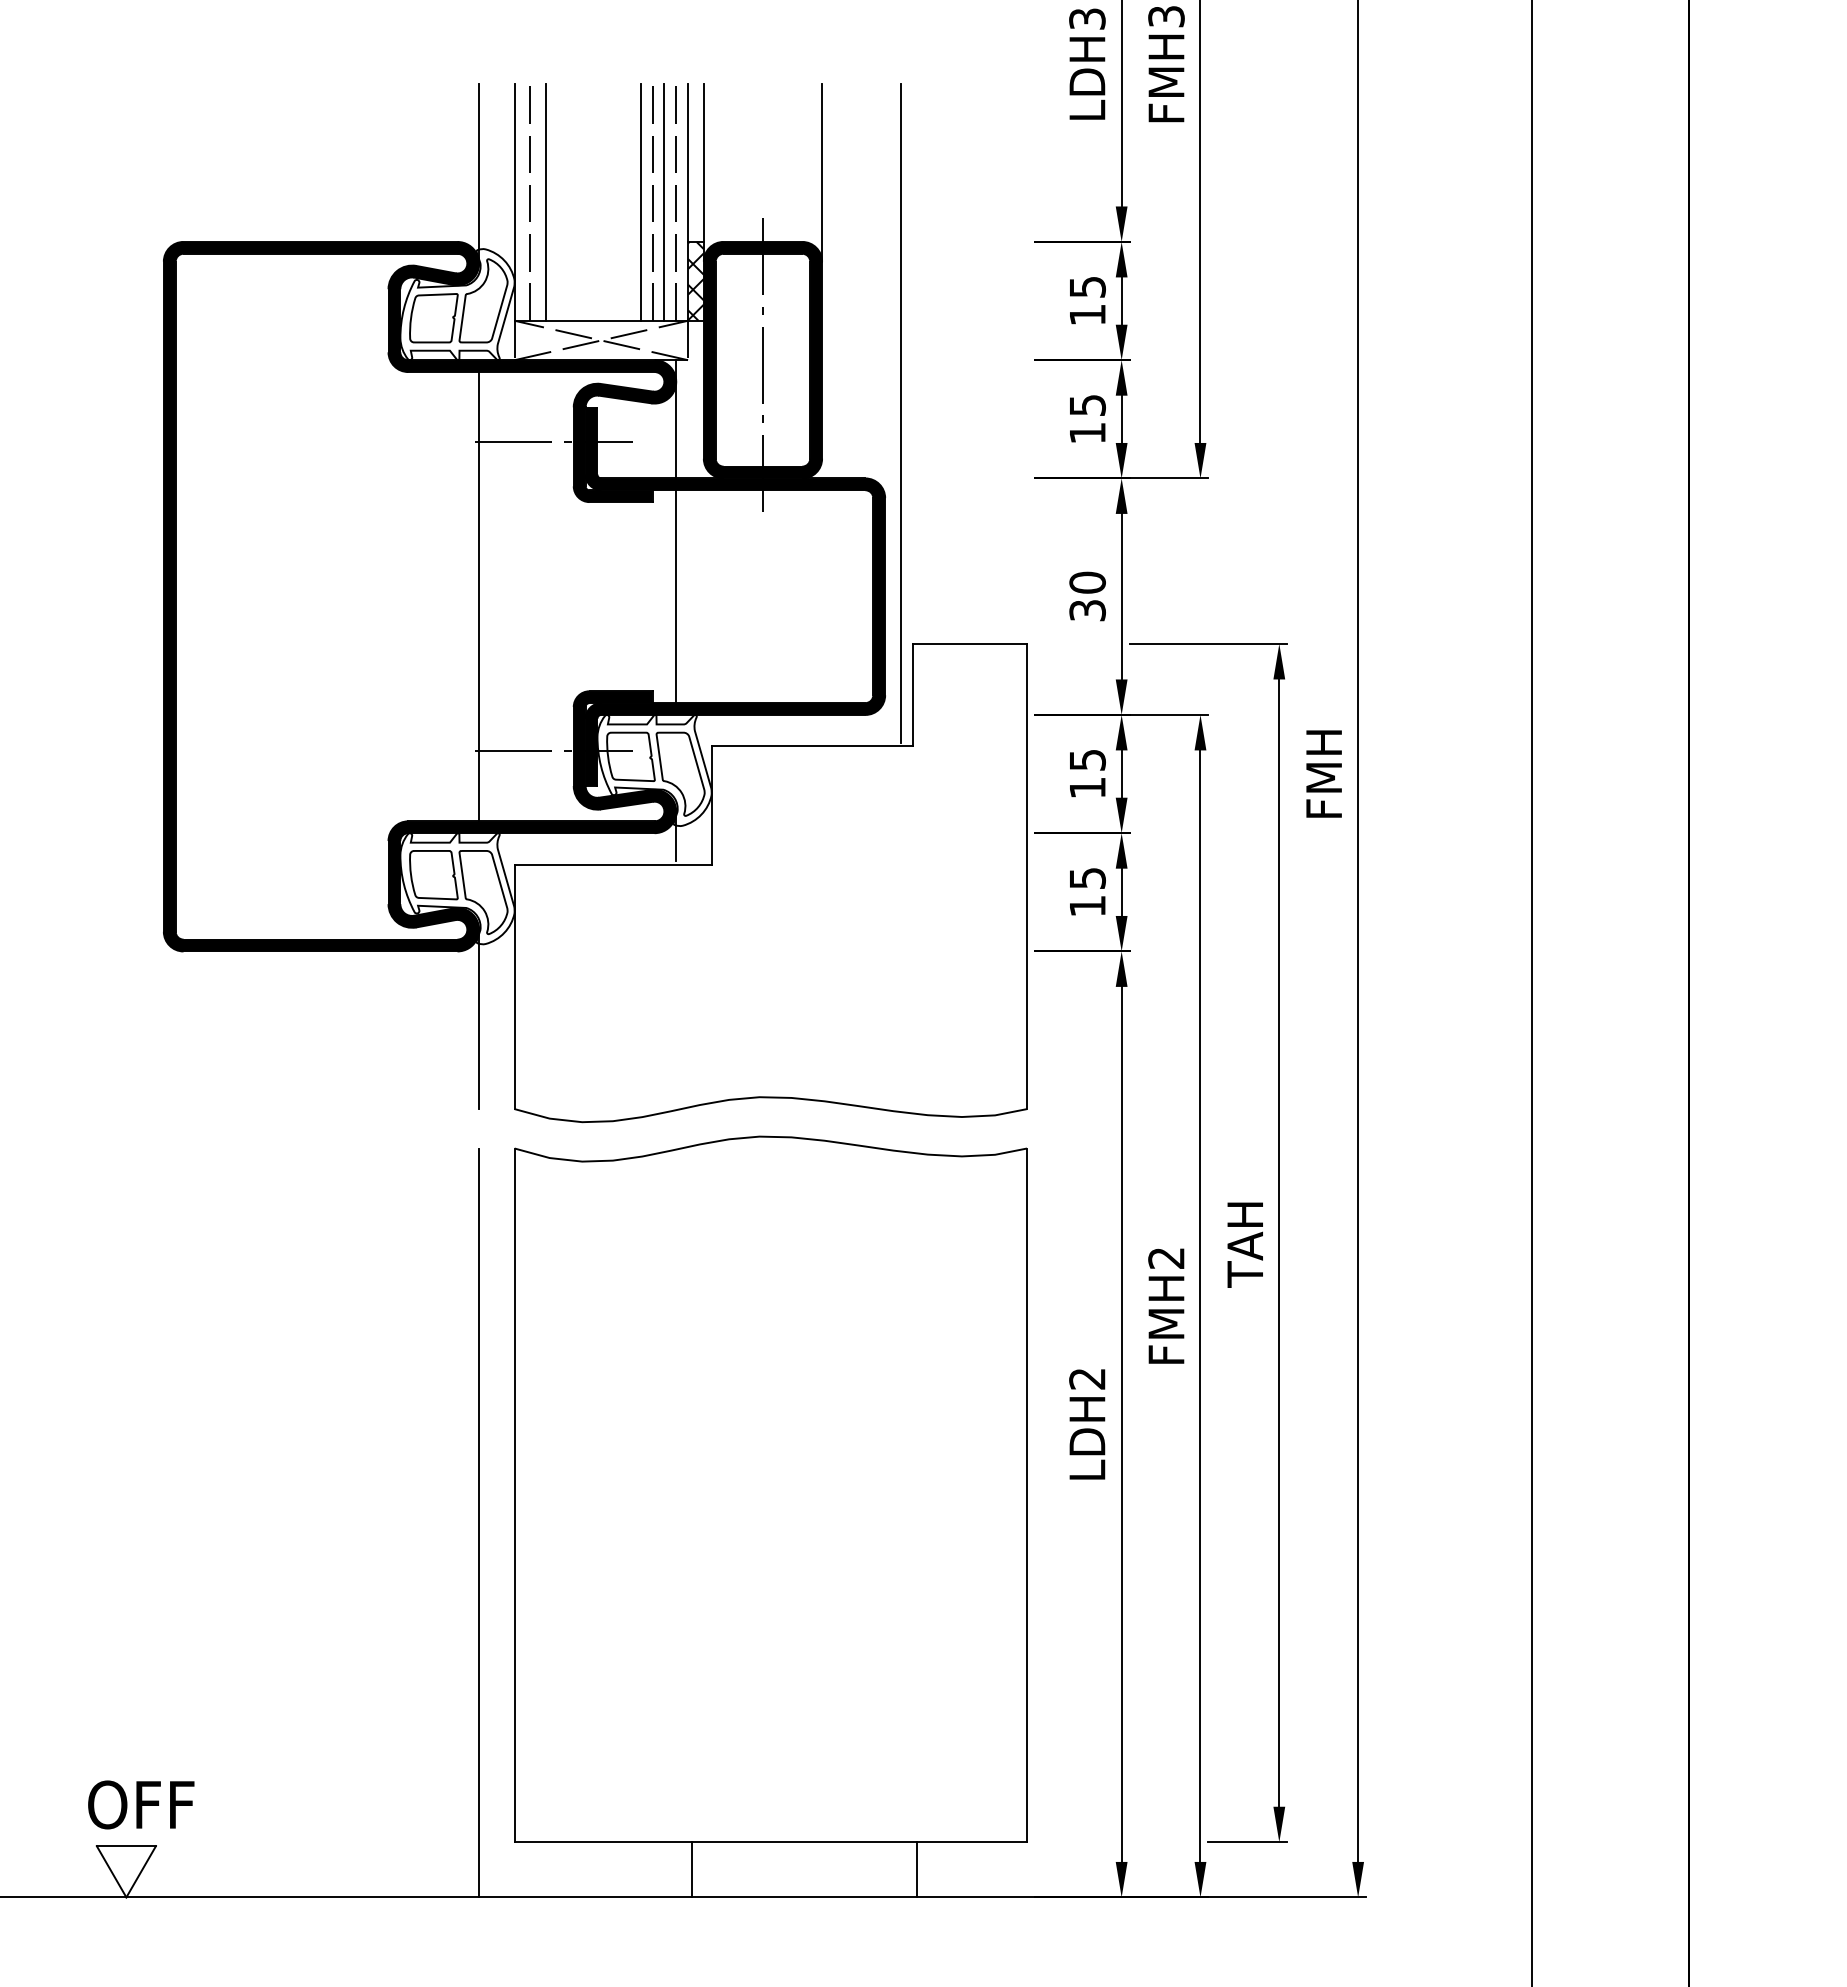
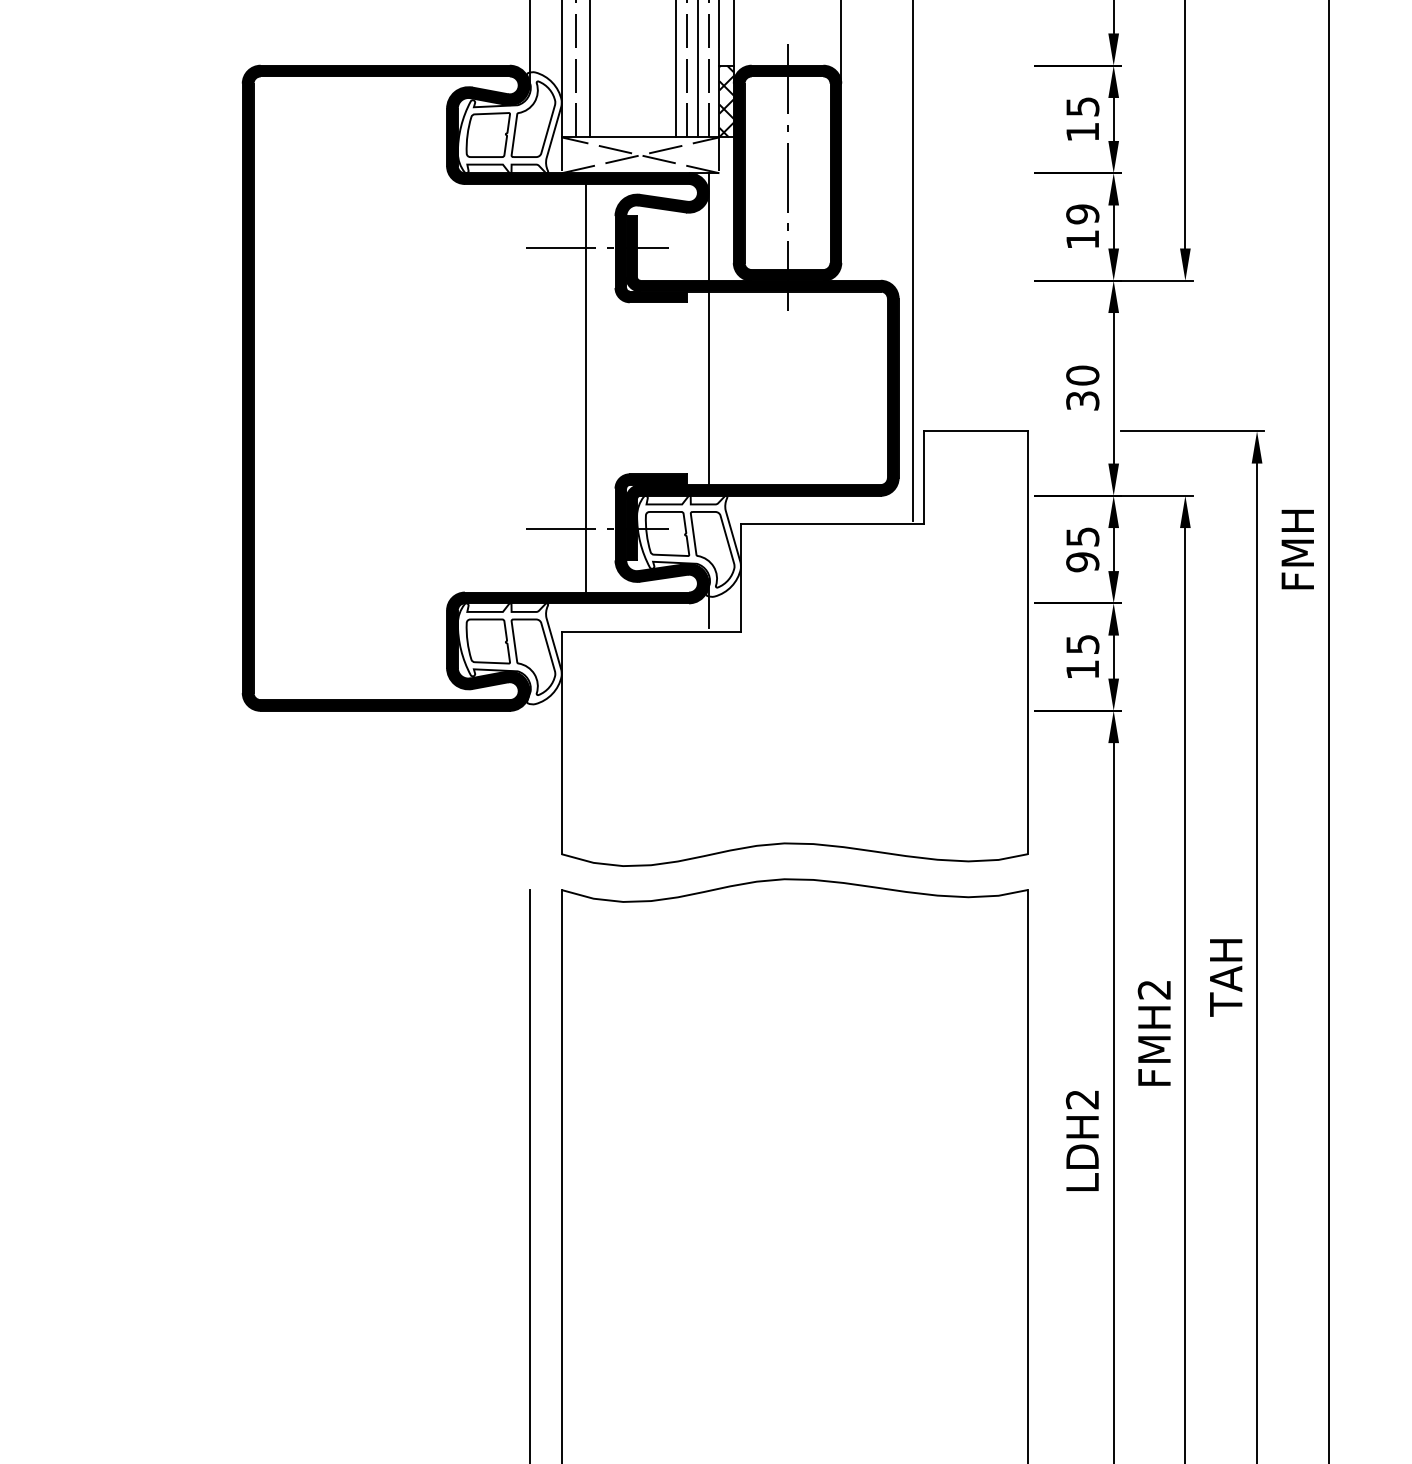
text: (1087, 405) -> (1082, 214), 15 -> 19
line: (479, 596) -> (586, 388), moved
text: (1087, 788) -> (1082, 562), 15 -> 95
line: (479, 1019) -> (529, 772), removed

